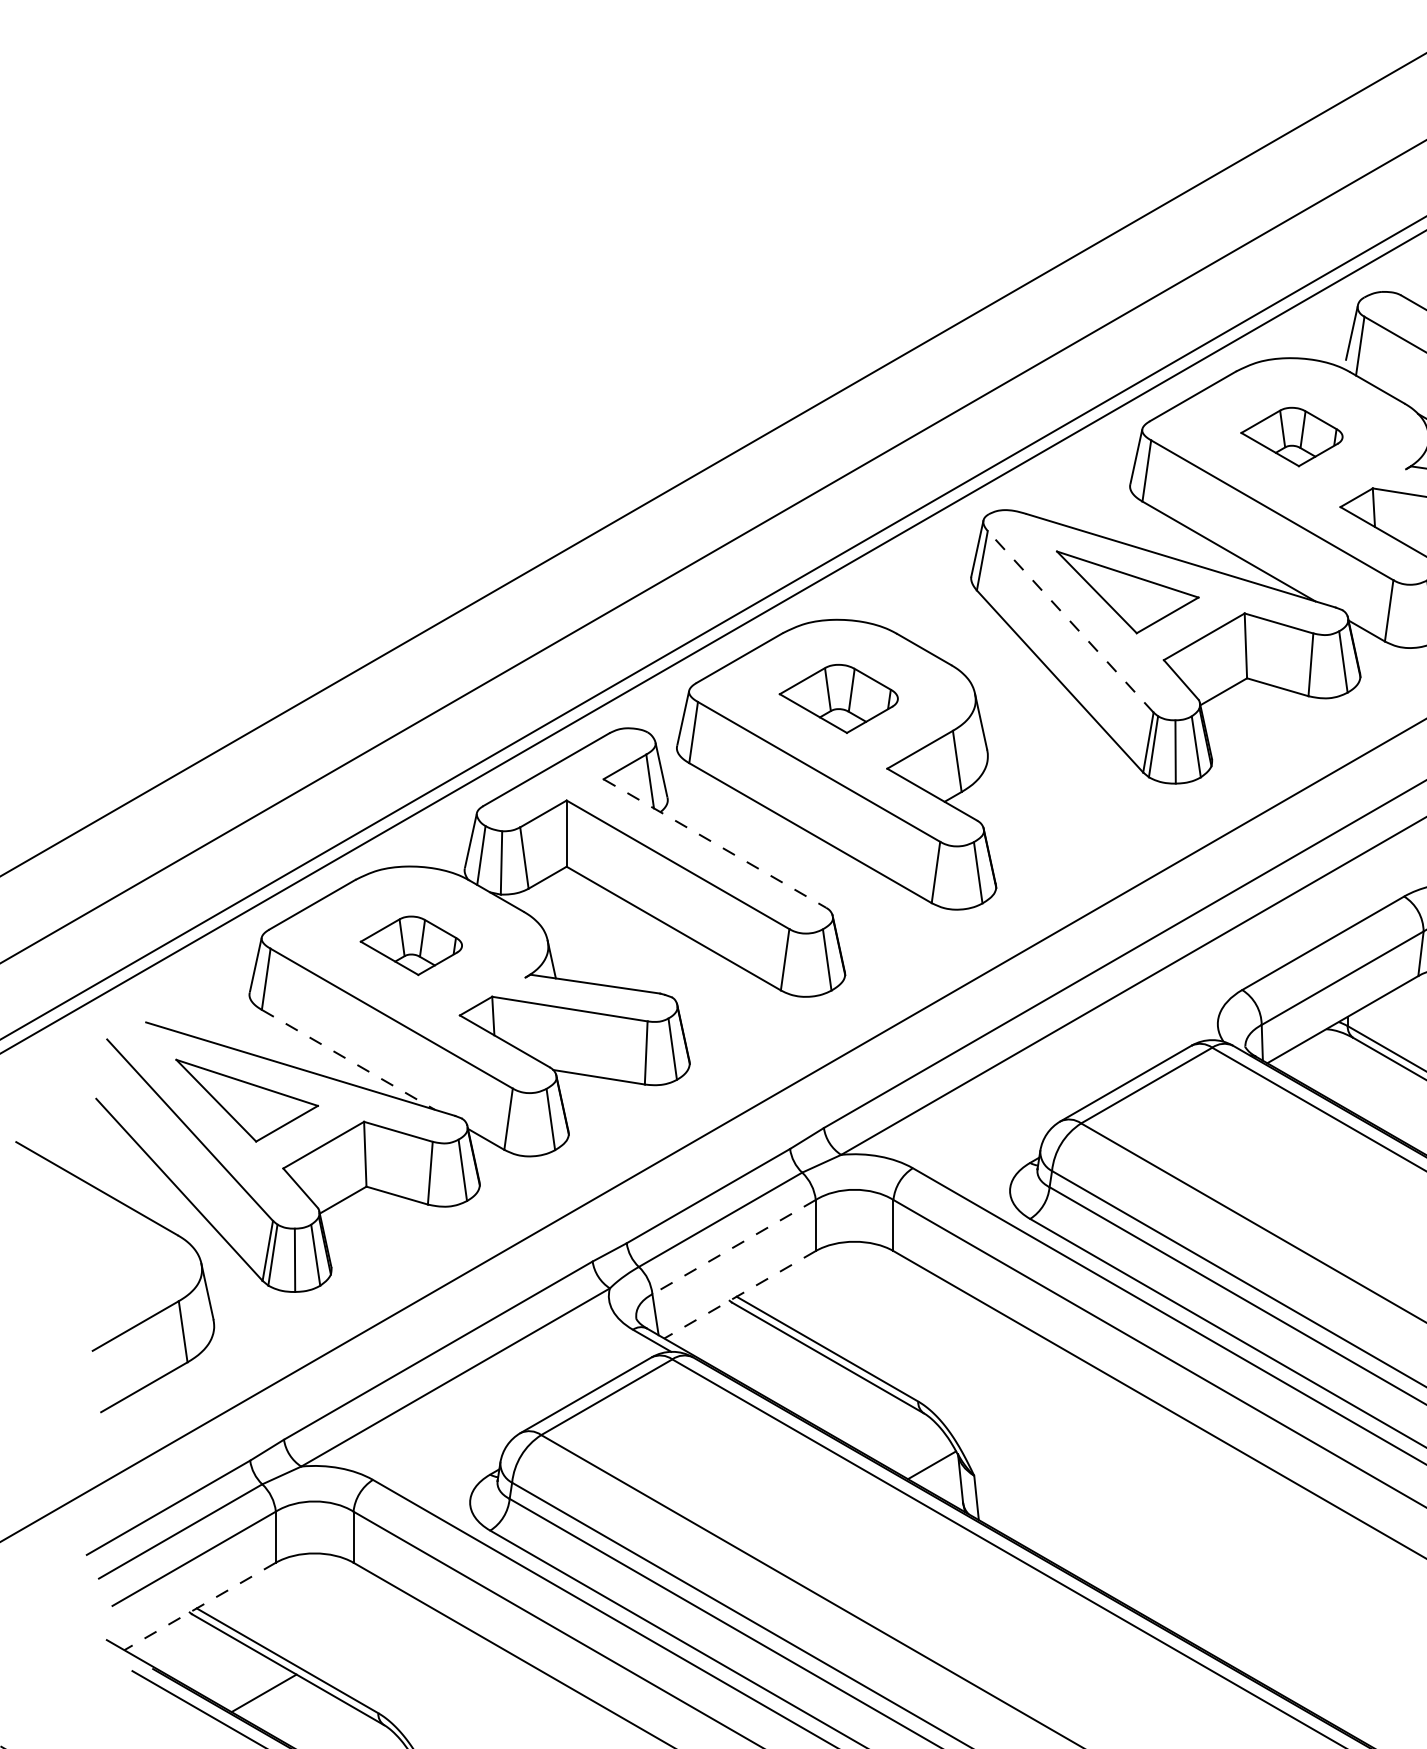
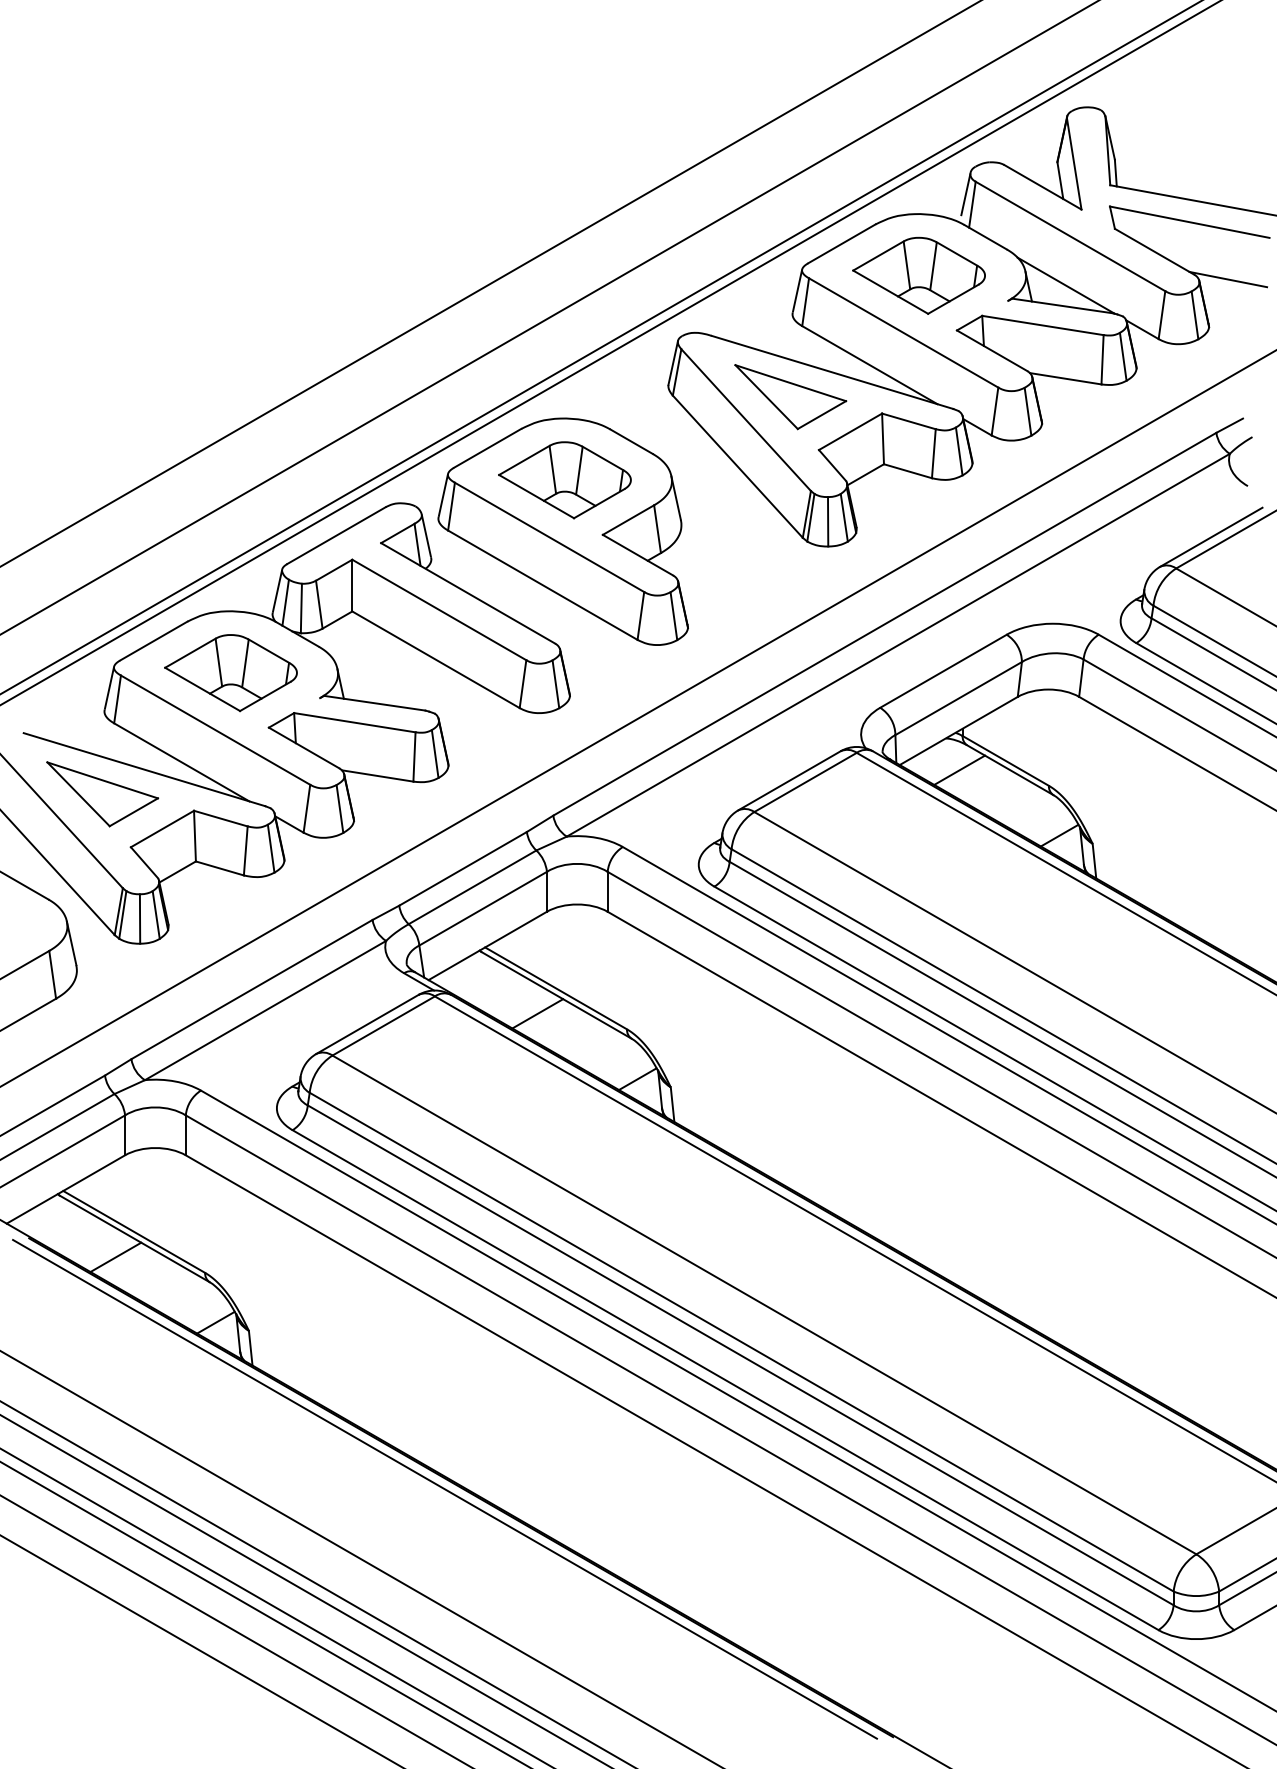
part: (1291, 436) -> (918, 275), size x1.67
line: (1069, 621) -> (745, 419), dashed -> solid
part: (838, 699) -> (564, 480), size x1.43
line: (715, 843) -> (468, 593), dashed -> solid
part: (410, 946) -> (230, 673), size x1.67
line: (349, 1060) -> (182, 762), dashed -> solid
line: (1343, 1068) -> (959, 769), added
line: (734, 1246) -> (483, 908), dashed -> solid
line: (739, 1295) -> (487, 946), dashed -> solid
line: (803, 1381) -> (537, 1013), added
line: (199, 1606) -> (65, 1189), dashed -> solid

